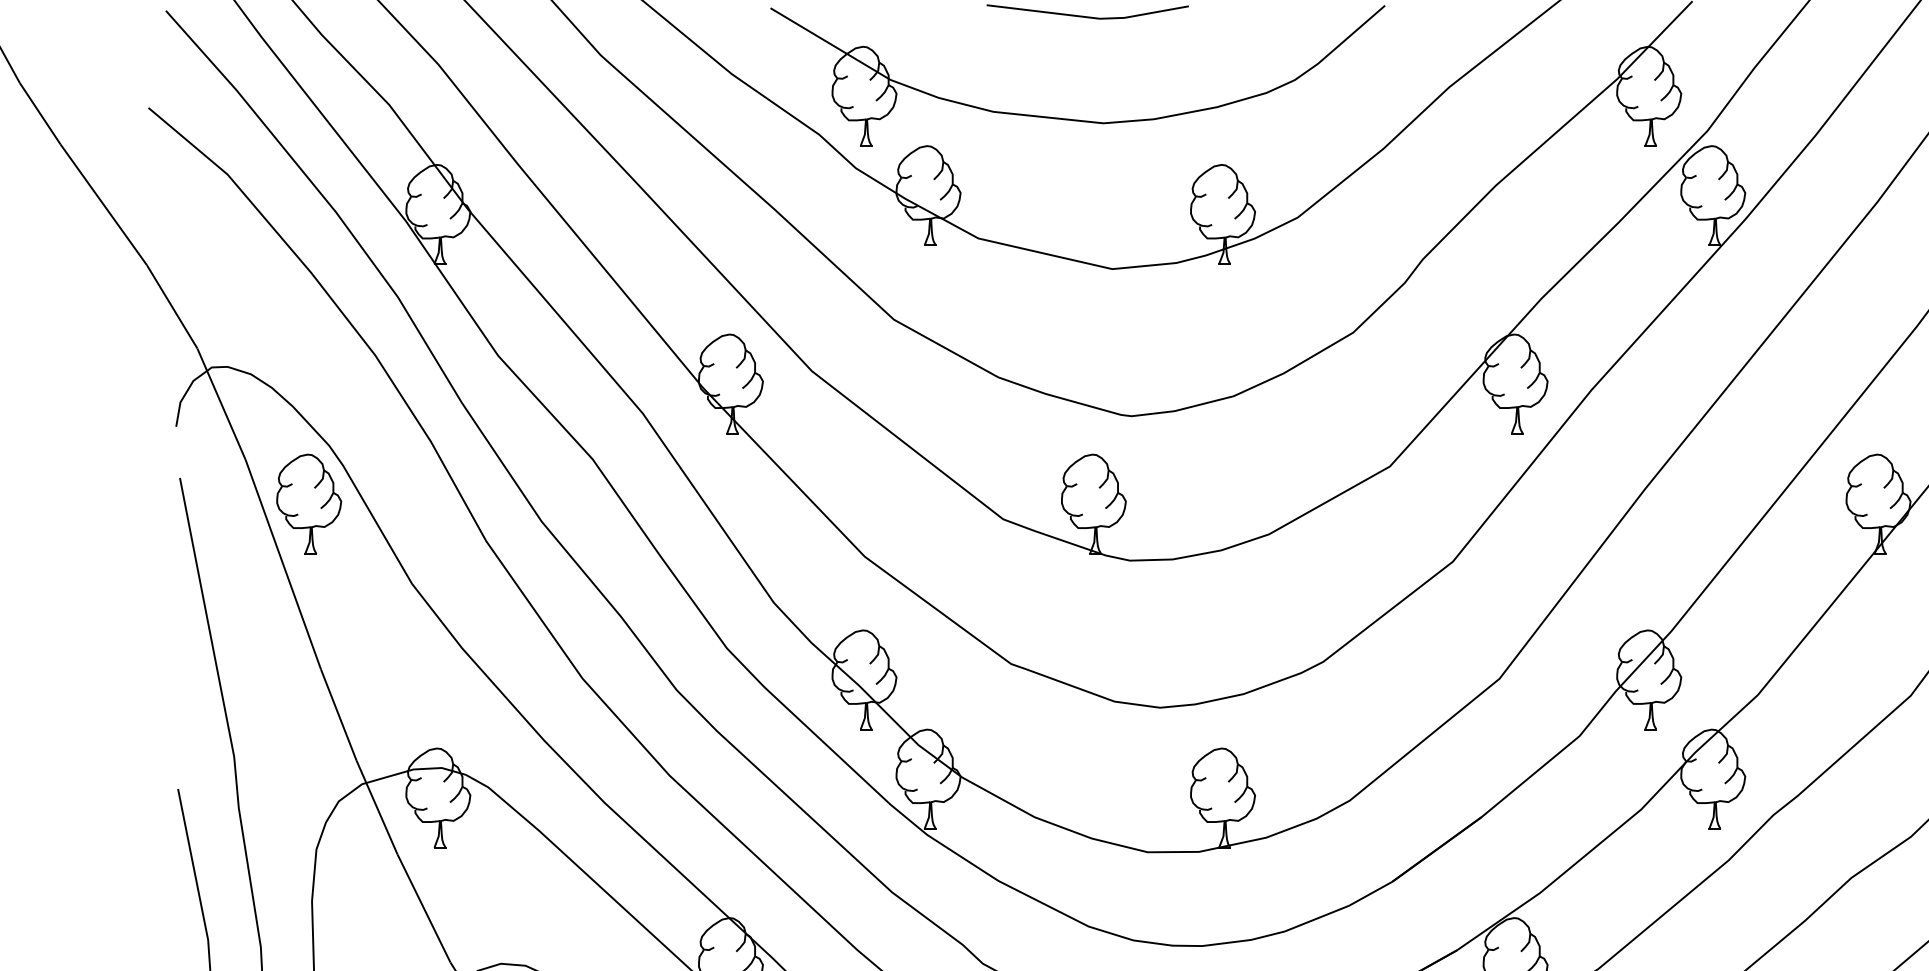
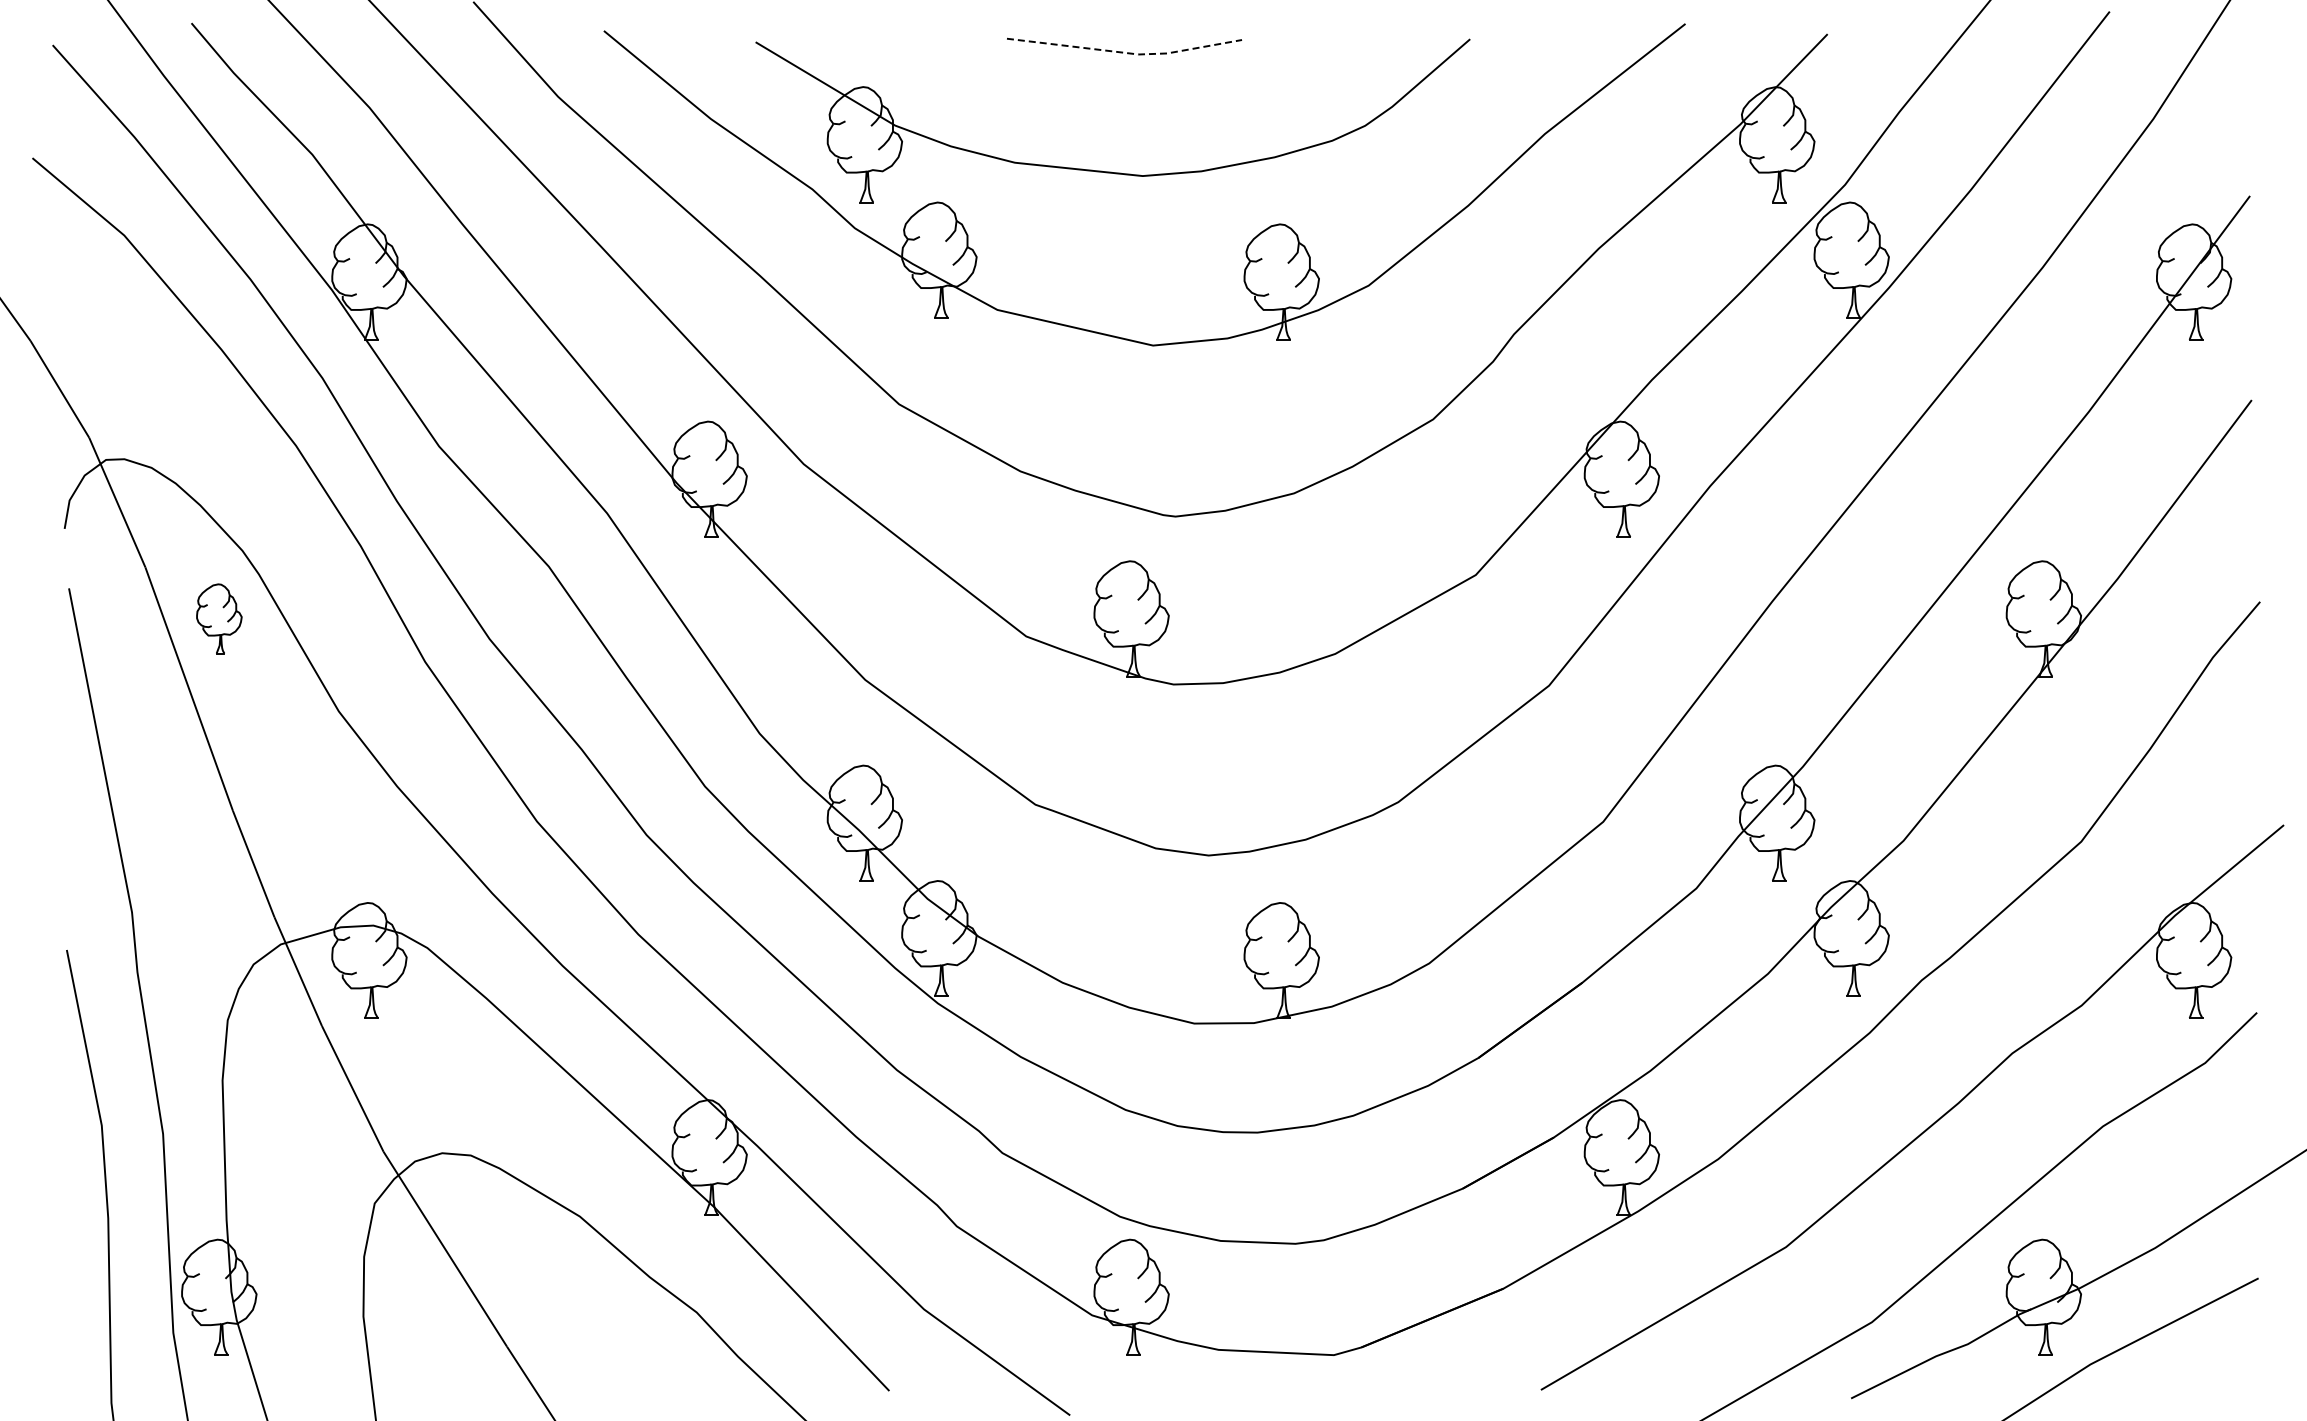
line: (1089, 17) -> (1126, 53), solid -> dashed
part: (309, 503) -> (219, 618), size x0.6

